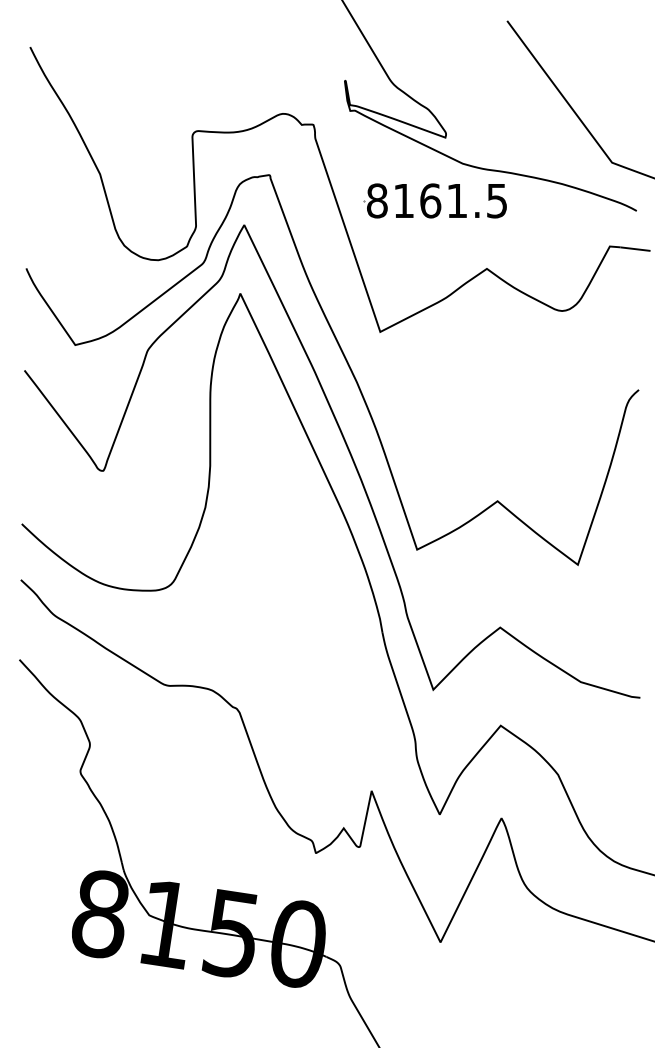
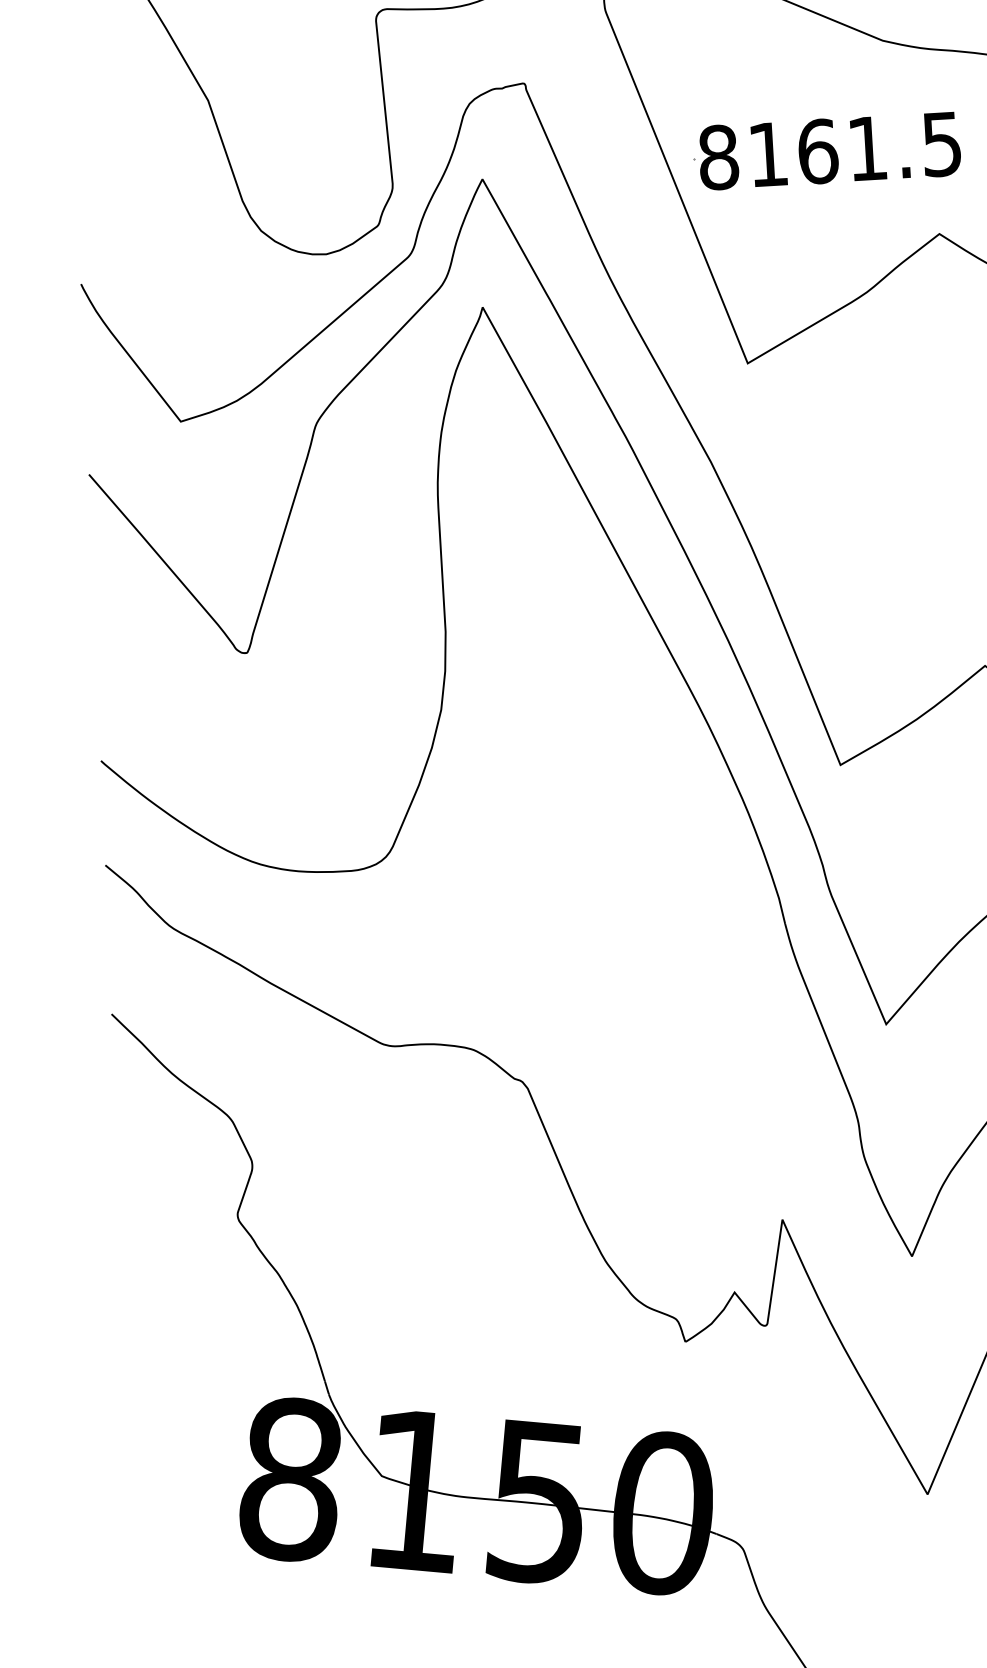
part: (434, 200) -> (825, 150), moved

